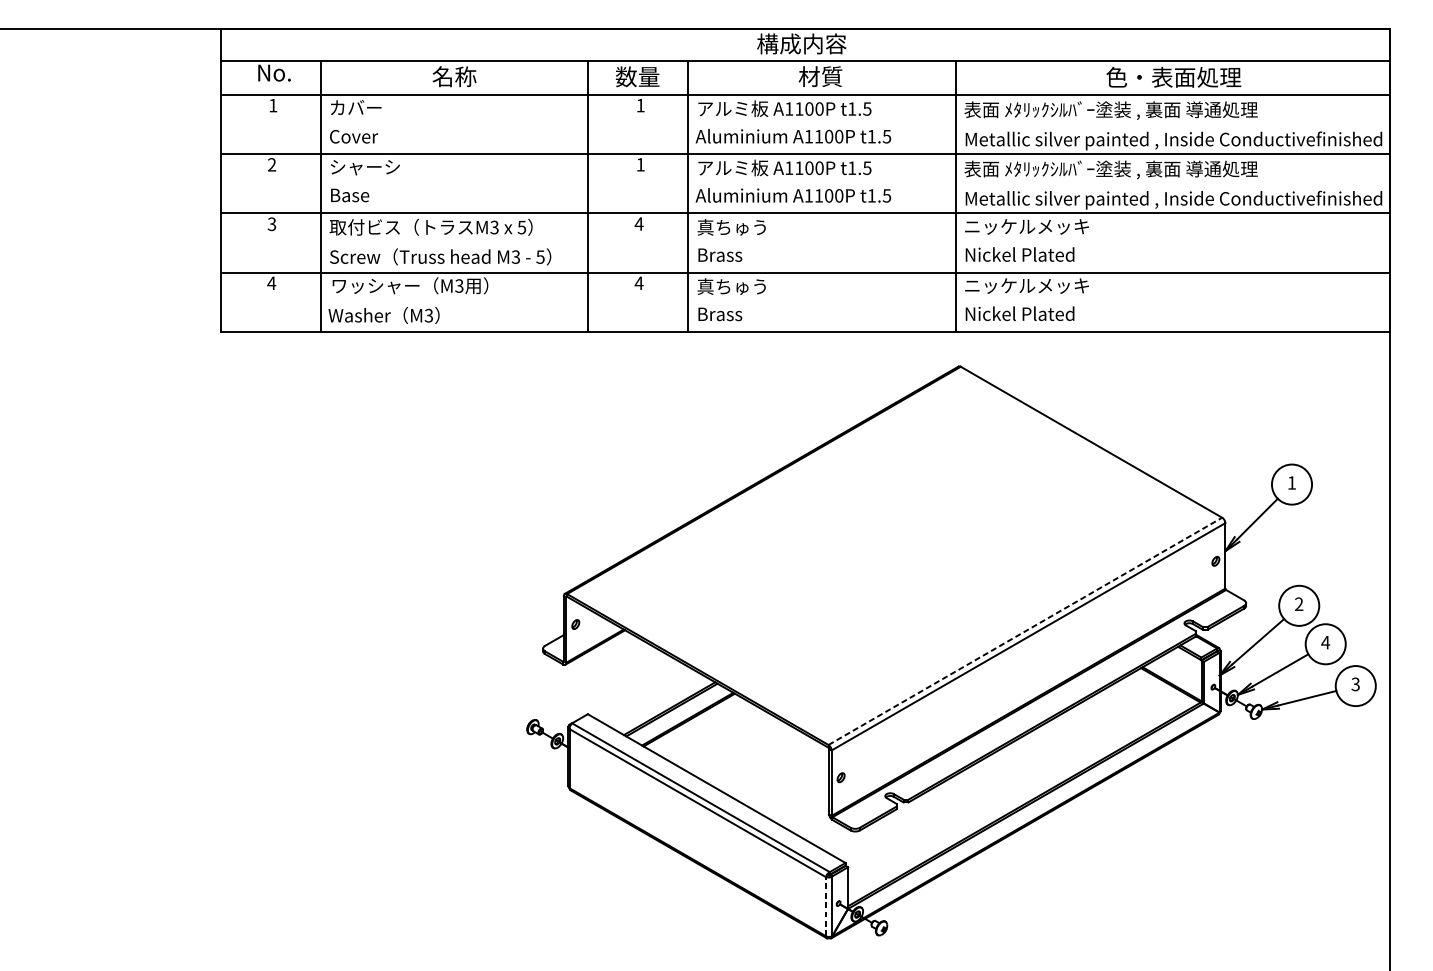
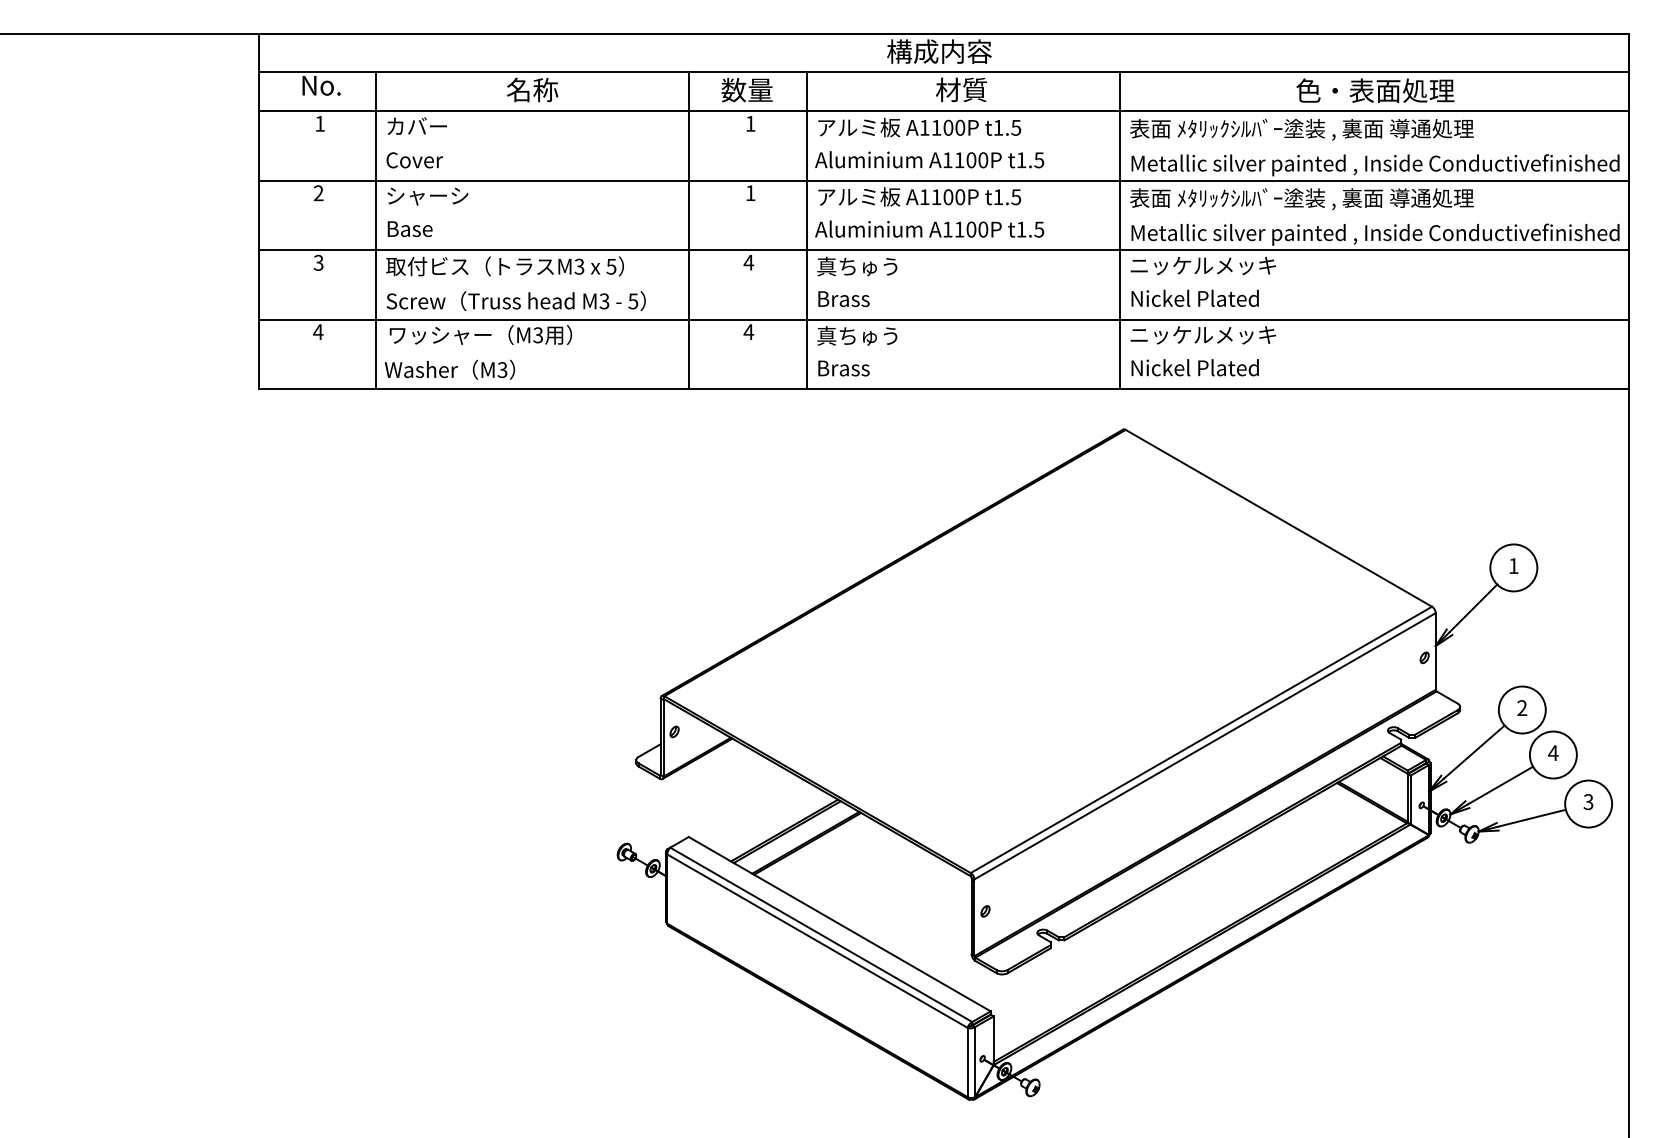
line: (1025, 631) -> (1201, 739), dashed -> solid
line: (825, 906) -> (967, 1062), dashed -> solid

